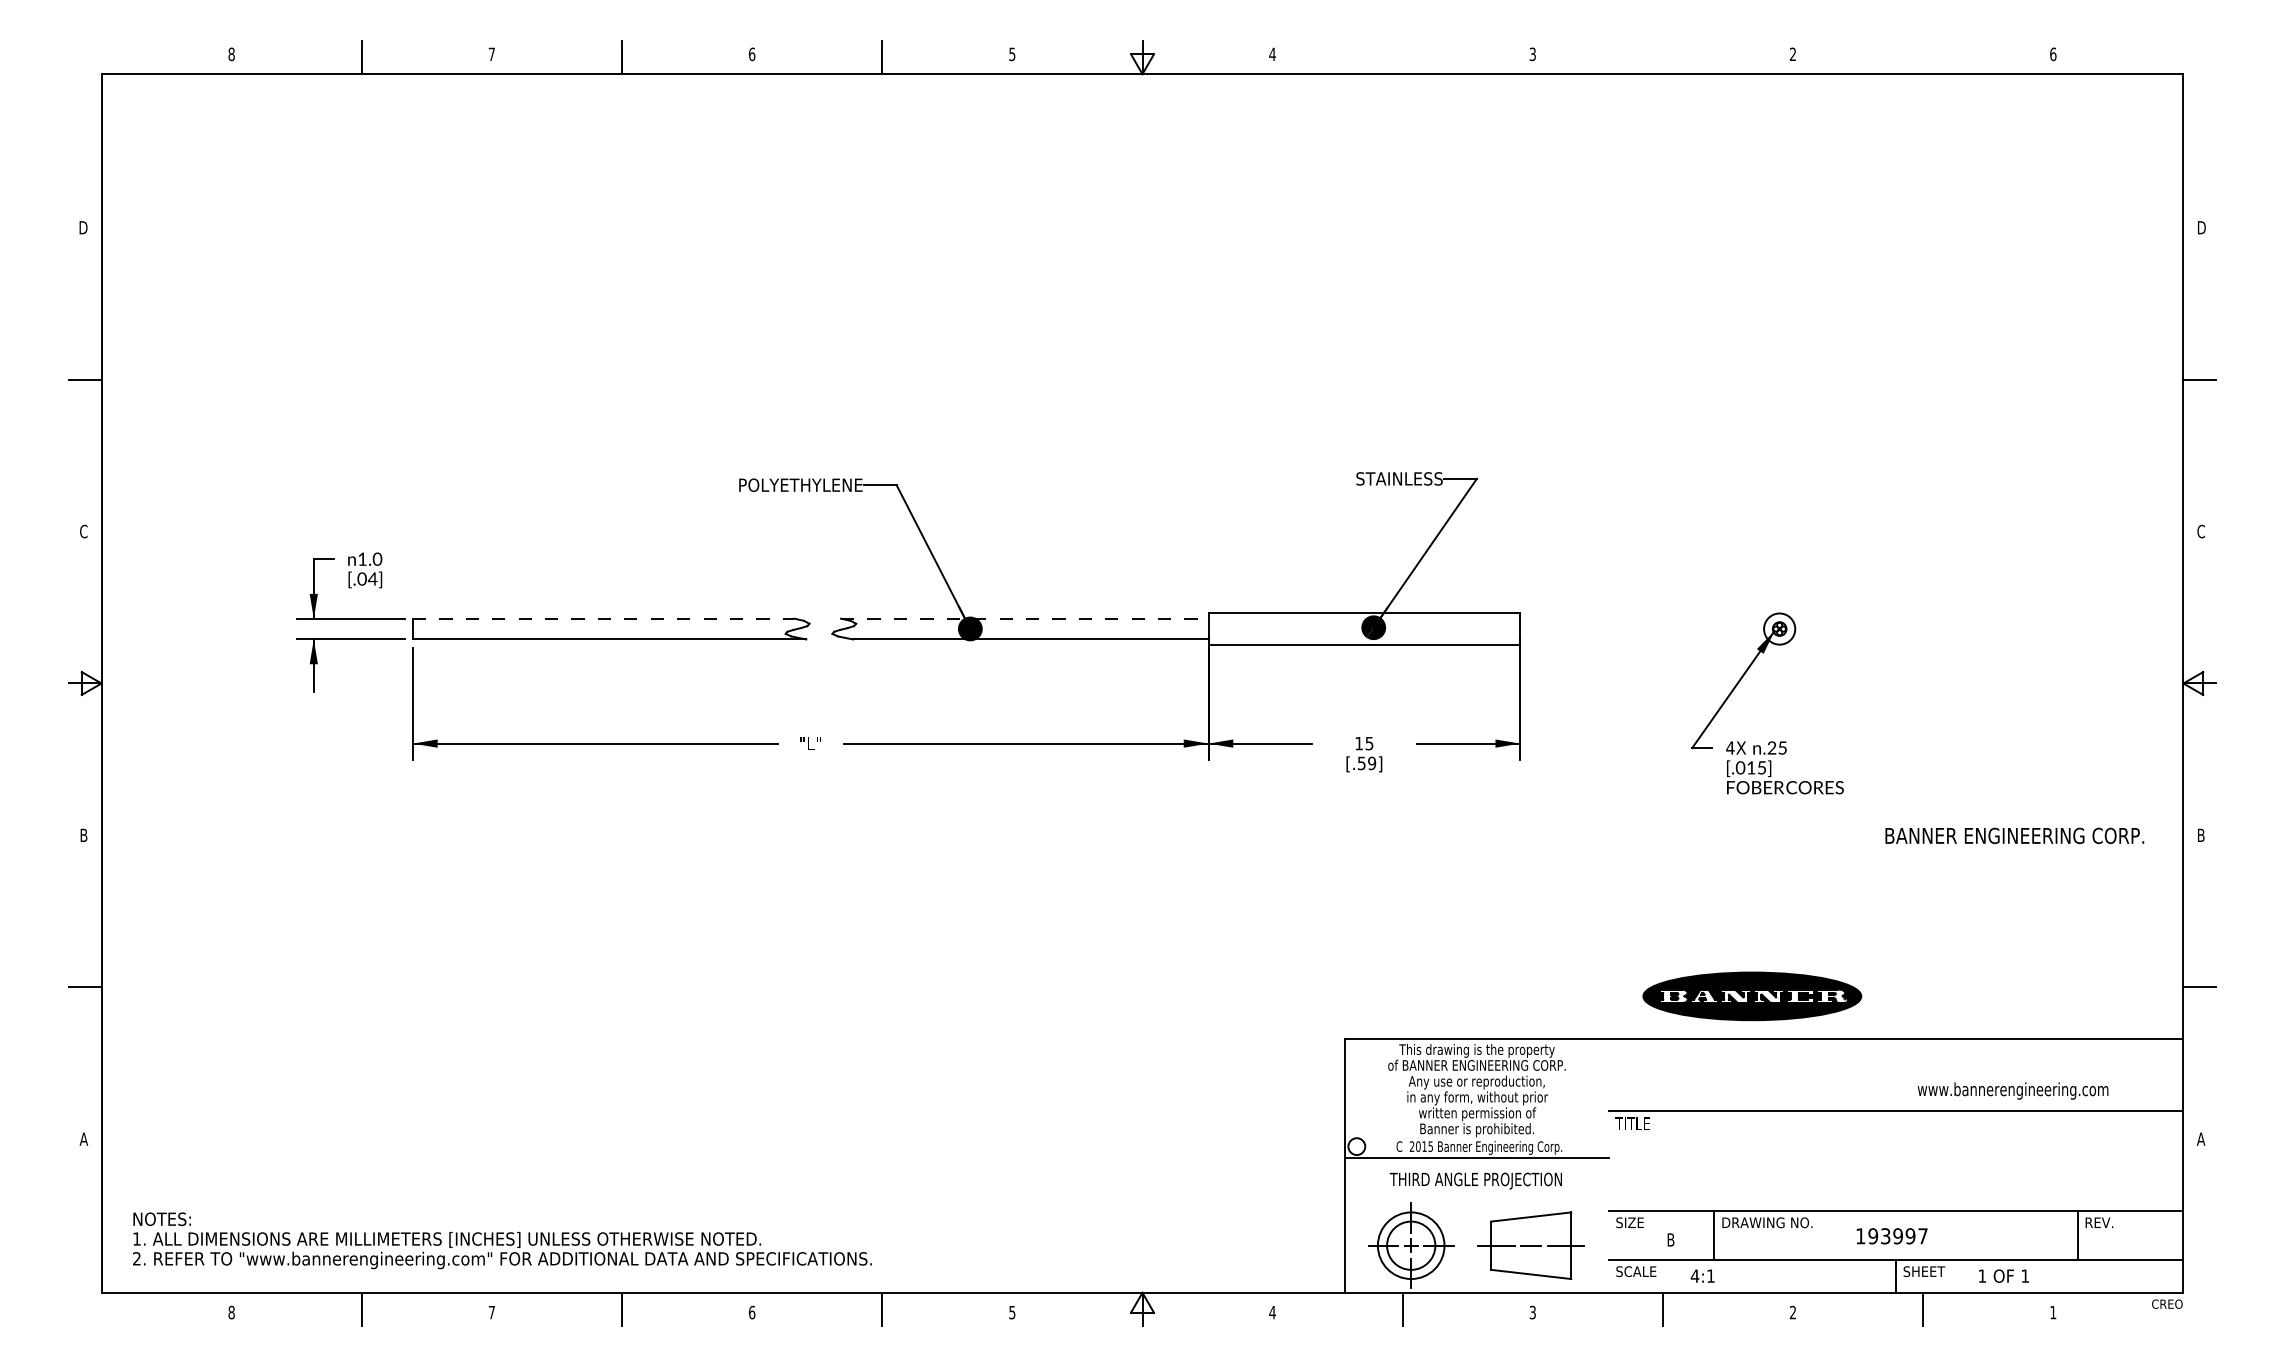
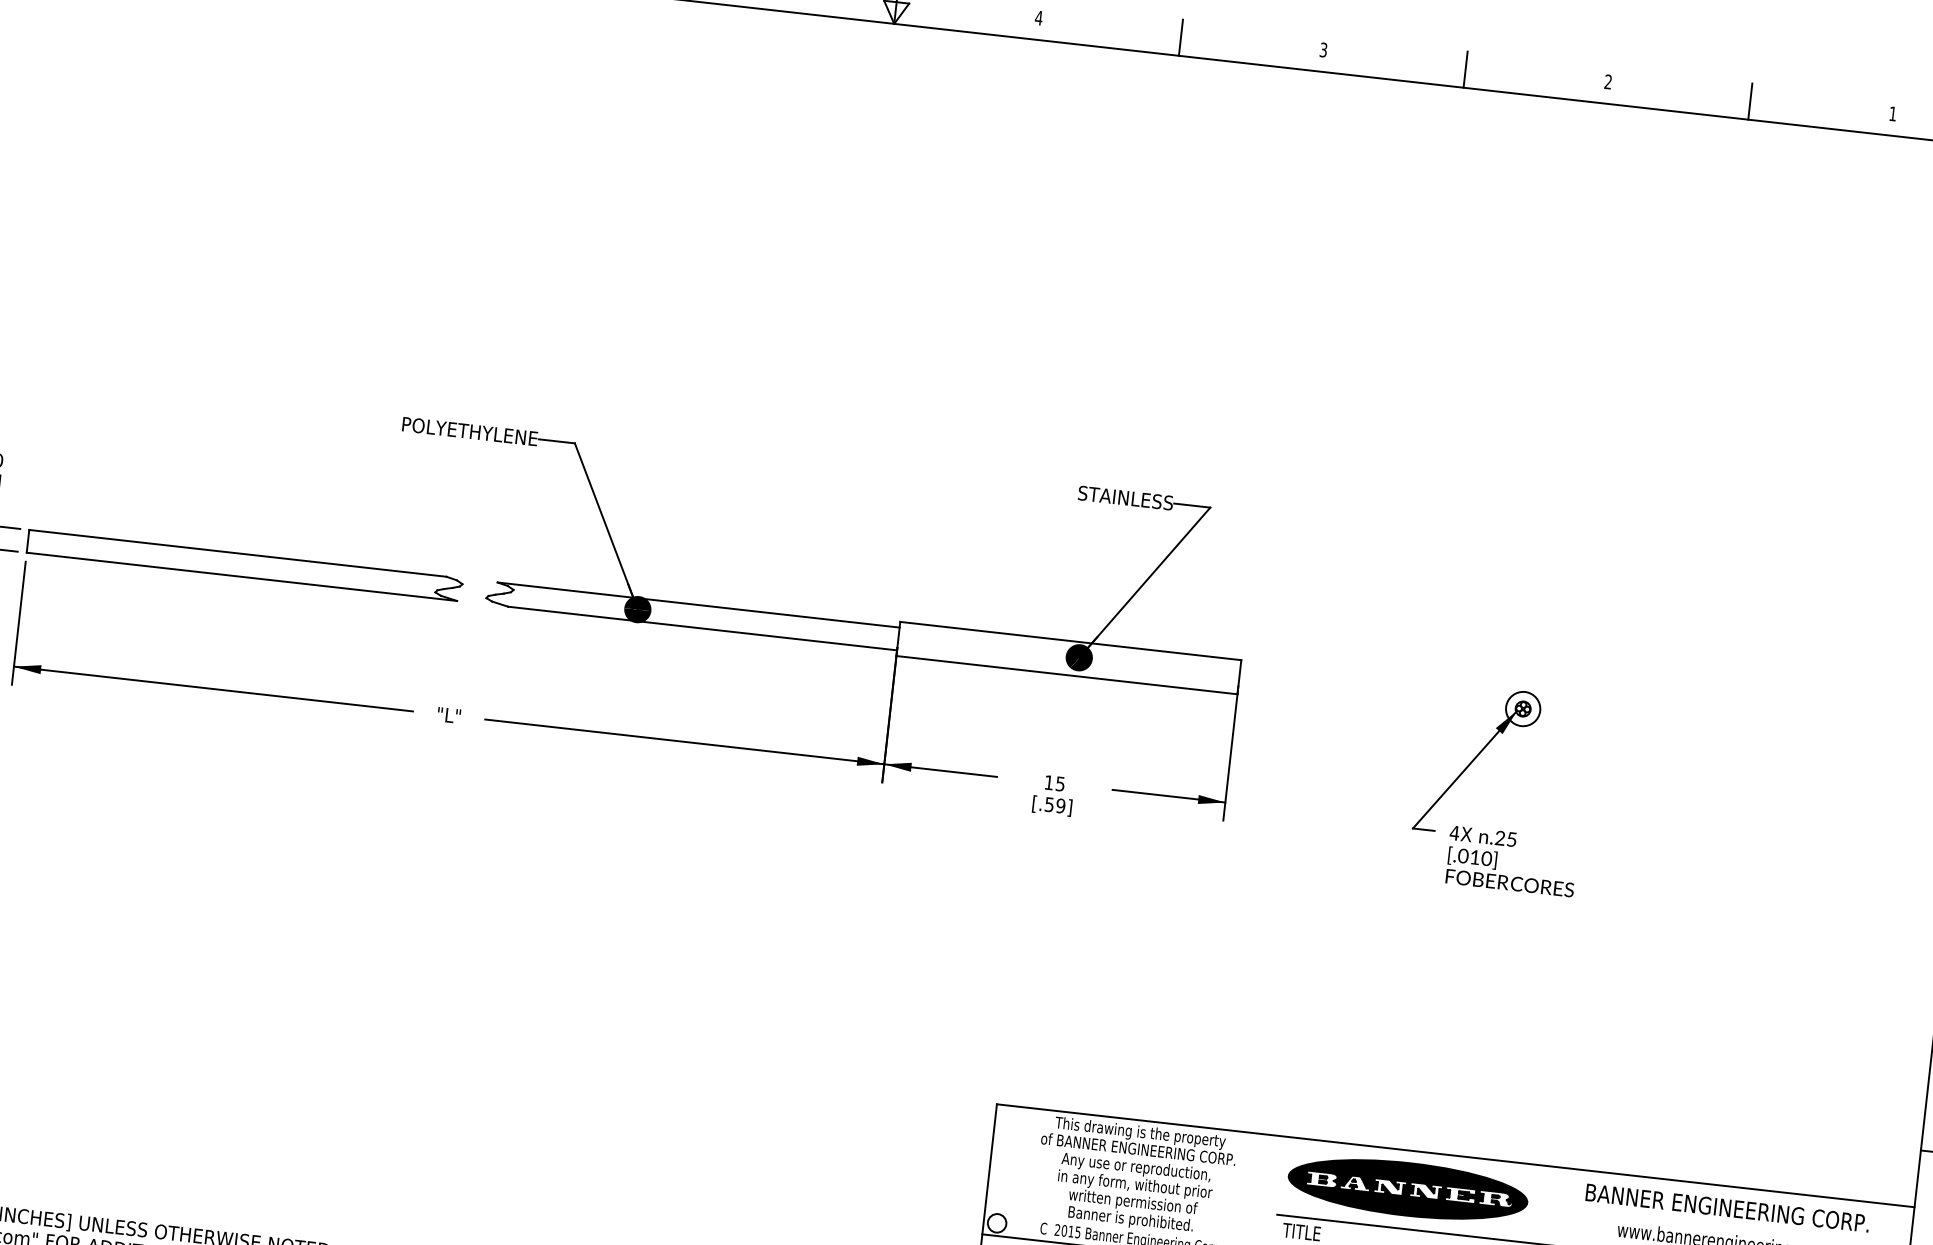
text: (2053, 54) -> (1893, 114), 6 -> 1
line: (1402, 57) -> (1180, 37), added
line: (1662, 57) -> (1465, 69), added
line: (1923, 57) -> (1750, 101), added
line: (603, 618) -> (237, 553), dashed -> solid
line: (1024, 618) -> (698, 604), dashed -> solid
text: (1761, 767) -> (1486, 858), [.015] -> [.010]
text: (2014, 835) -> (1727, 1207), moved
part: (1752, 996) -> (1408, 1189), moved

